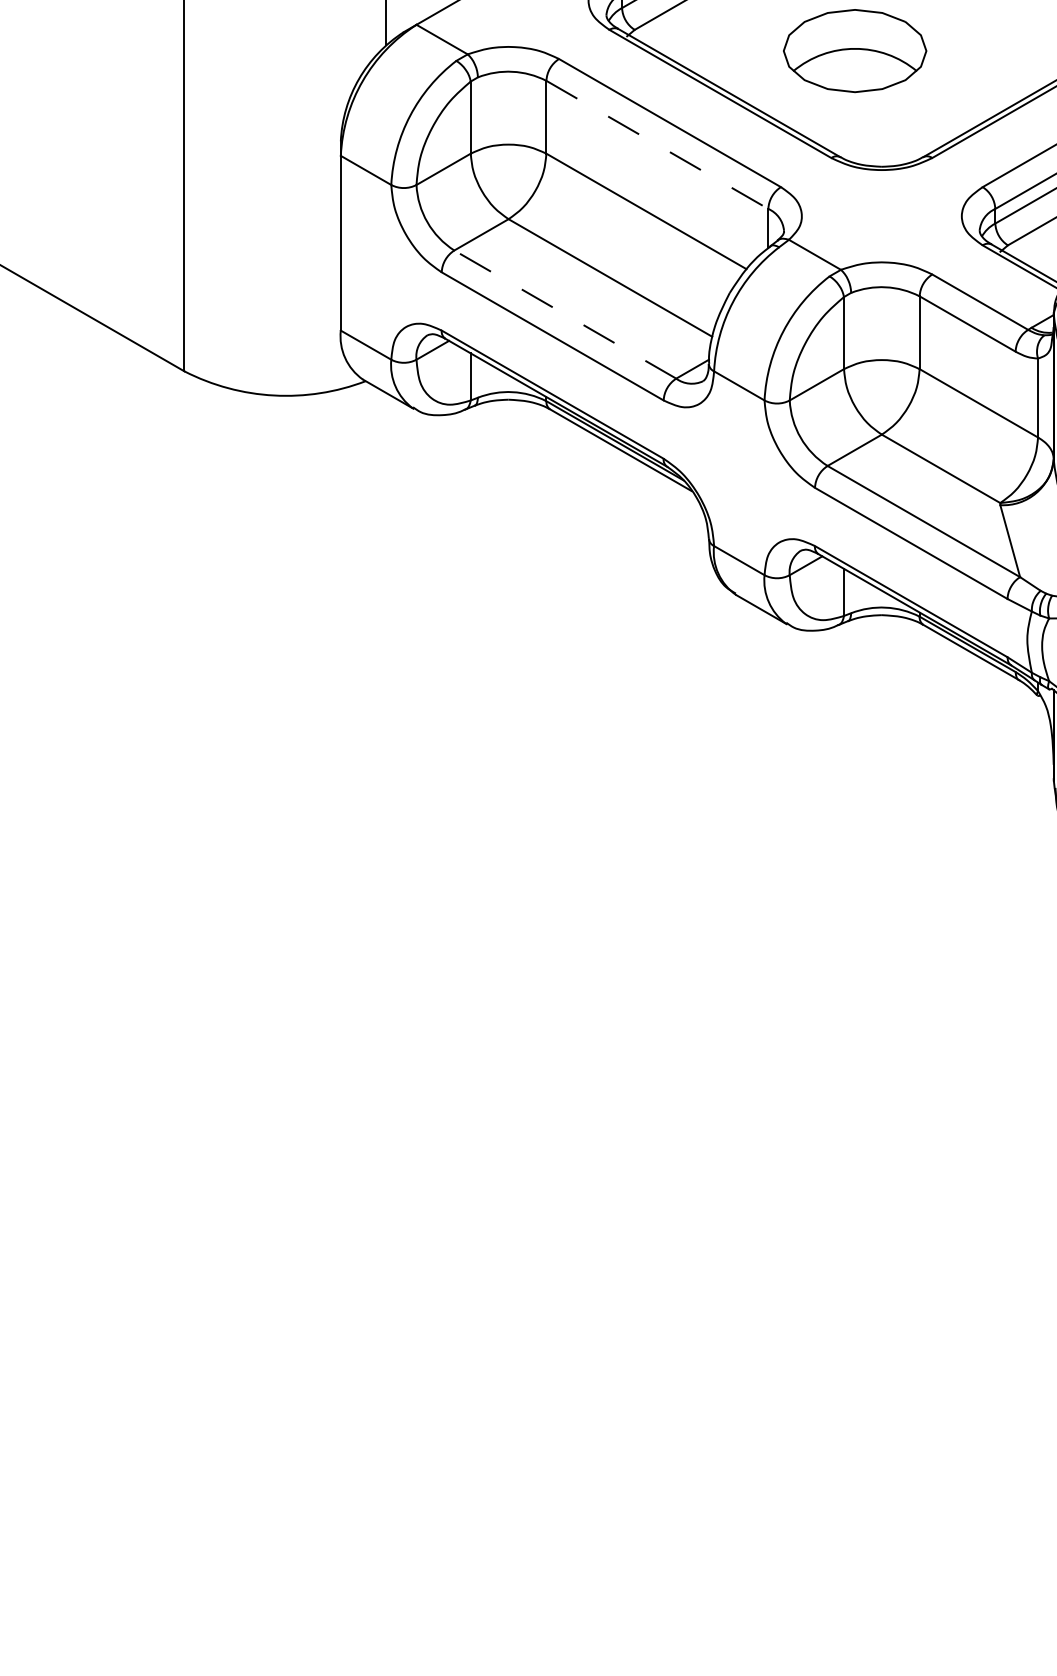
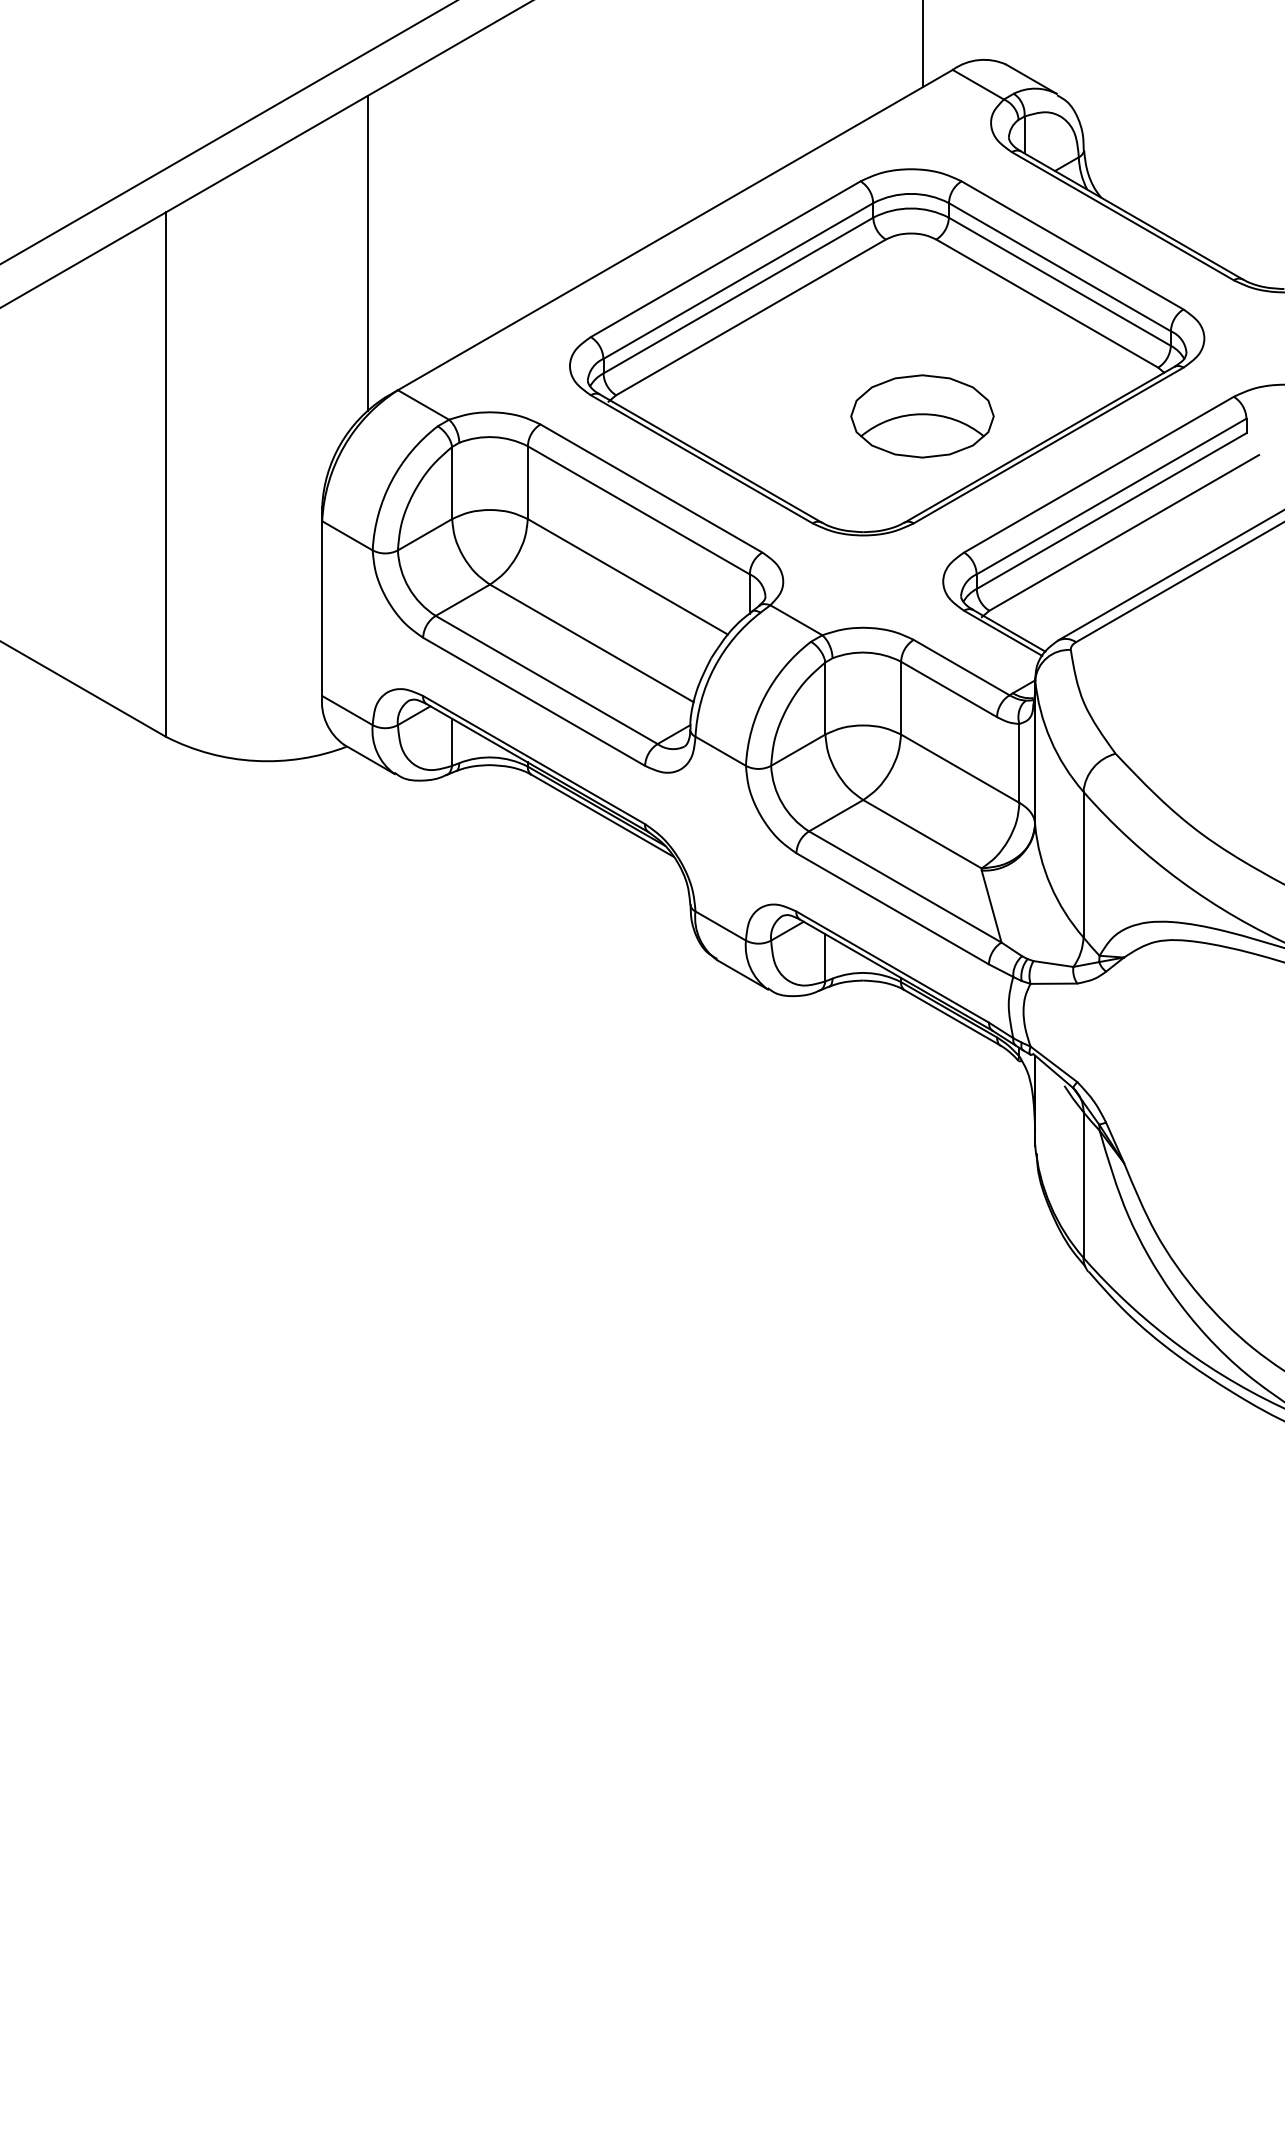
part: (855, 51) -> (922, 416), moved
line: (658, 145) -> (639, 510), dashed -> solid
line: (565, 314) -> (546, 679), dashed -> solid

